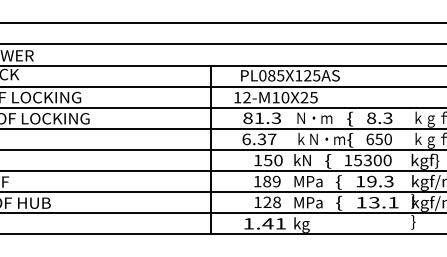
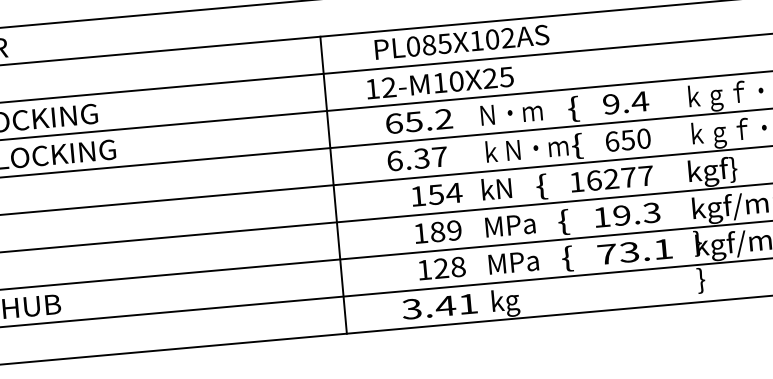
text: (312, 75) -> (500, 38), PL085X125AS -> PL085X102AS
text: (262, 118) -> (419, 121), 81.3 -> 65.2
text: (379, 118) -> (625, 103), 8.3 -> 9.4
text: (277, 160) -> (452, 193), 150 -> 154
text: (372, 160) -> (619, 178), 15300 -> 16277
text: (361, 202) -> (606, 253), 13.1 -> 73.1
text: (248, 223) -> (411, 308), 1.41 -> 3.41

